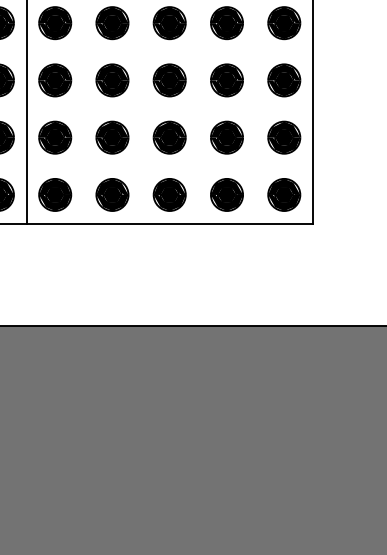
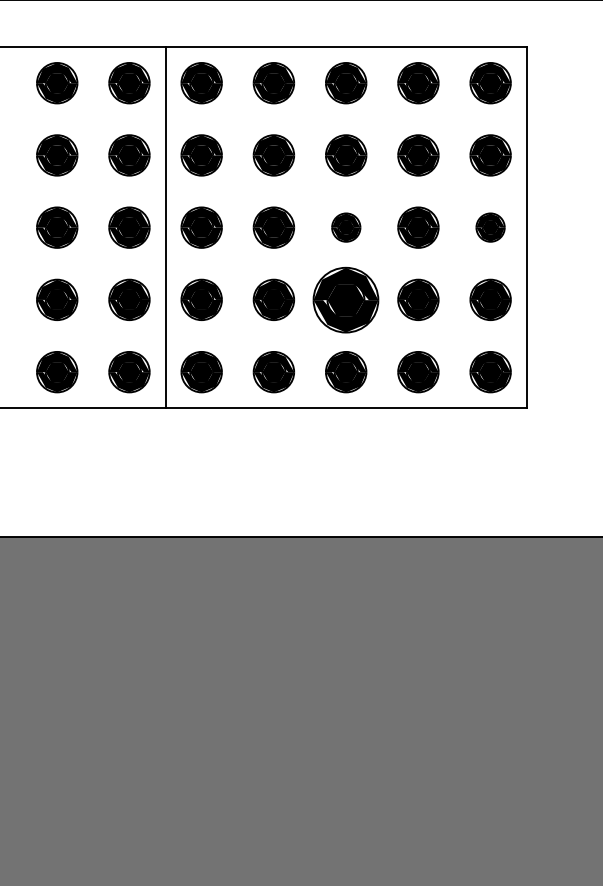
part: (169, 80) -> (346, 227), size x0.7
part: (284, 80) -> (490, 227), size x0.7
part: (169, 137) -> (346, 299), size x1.6

